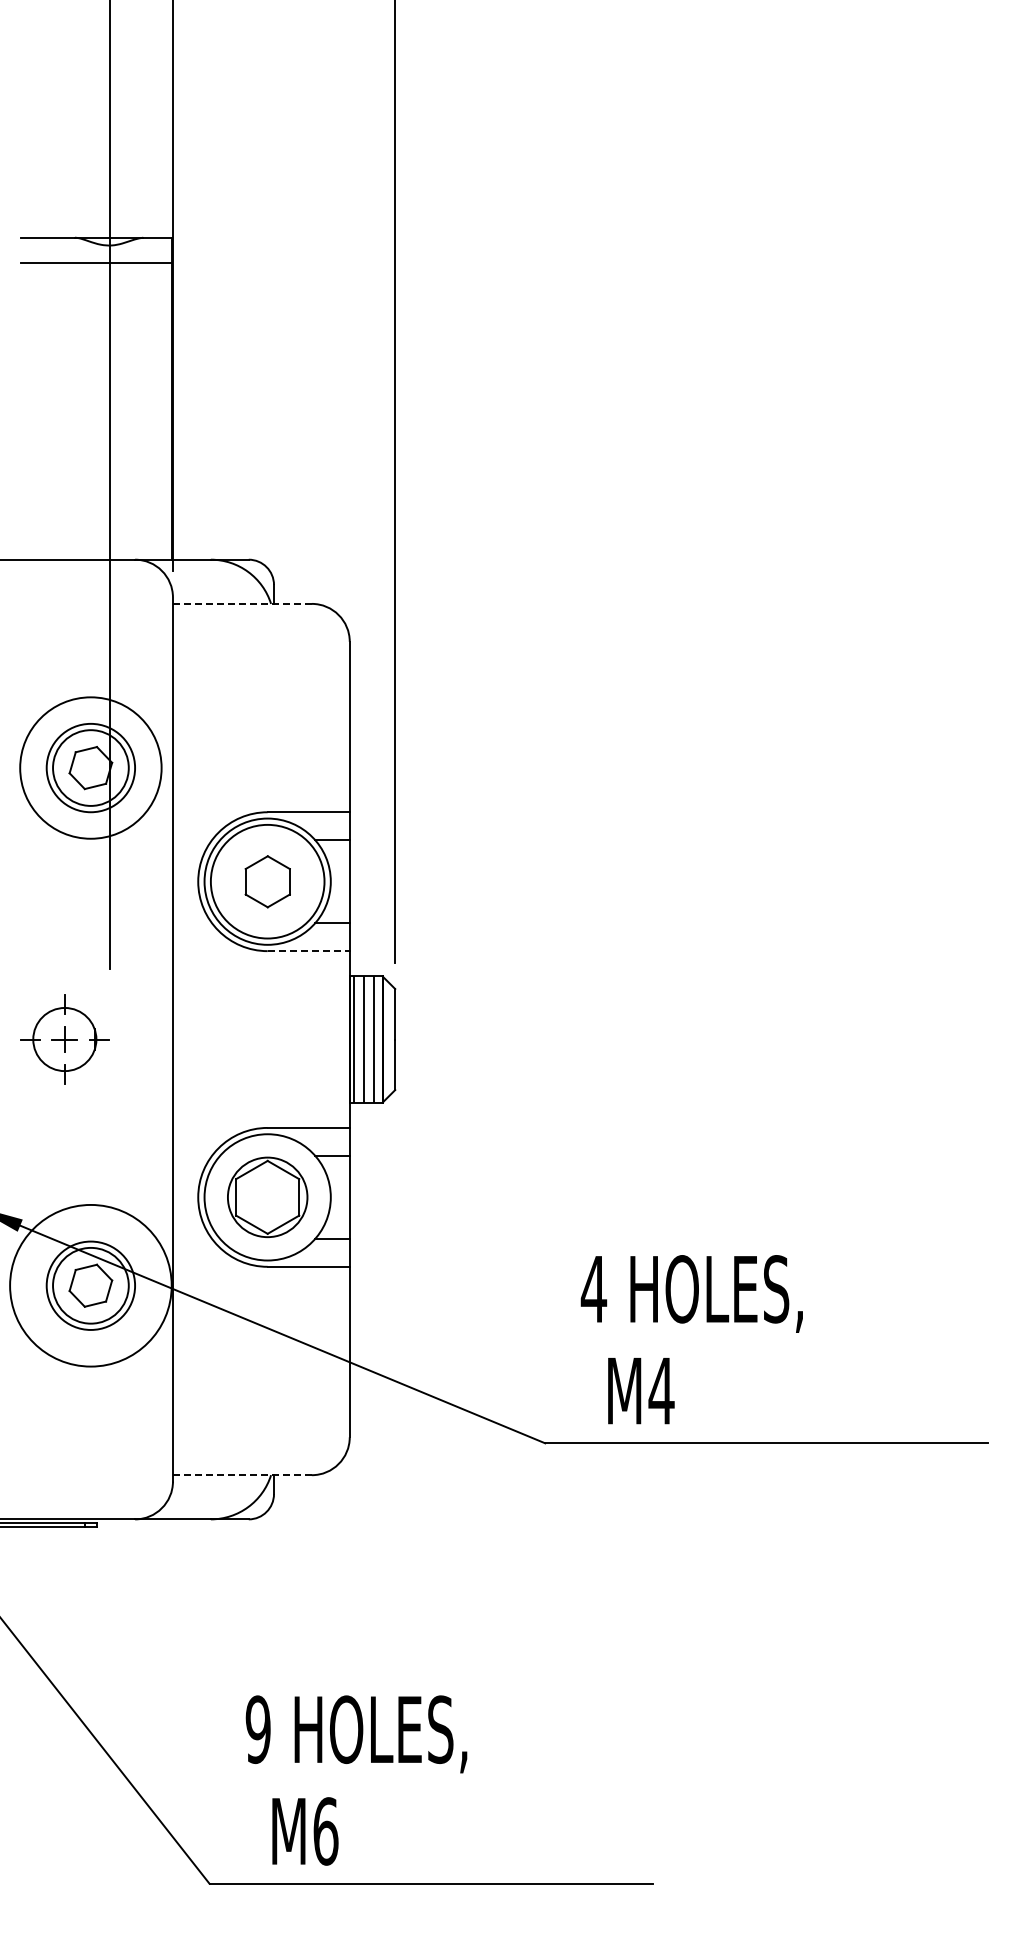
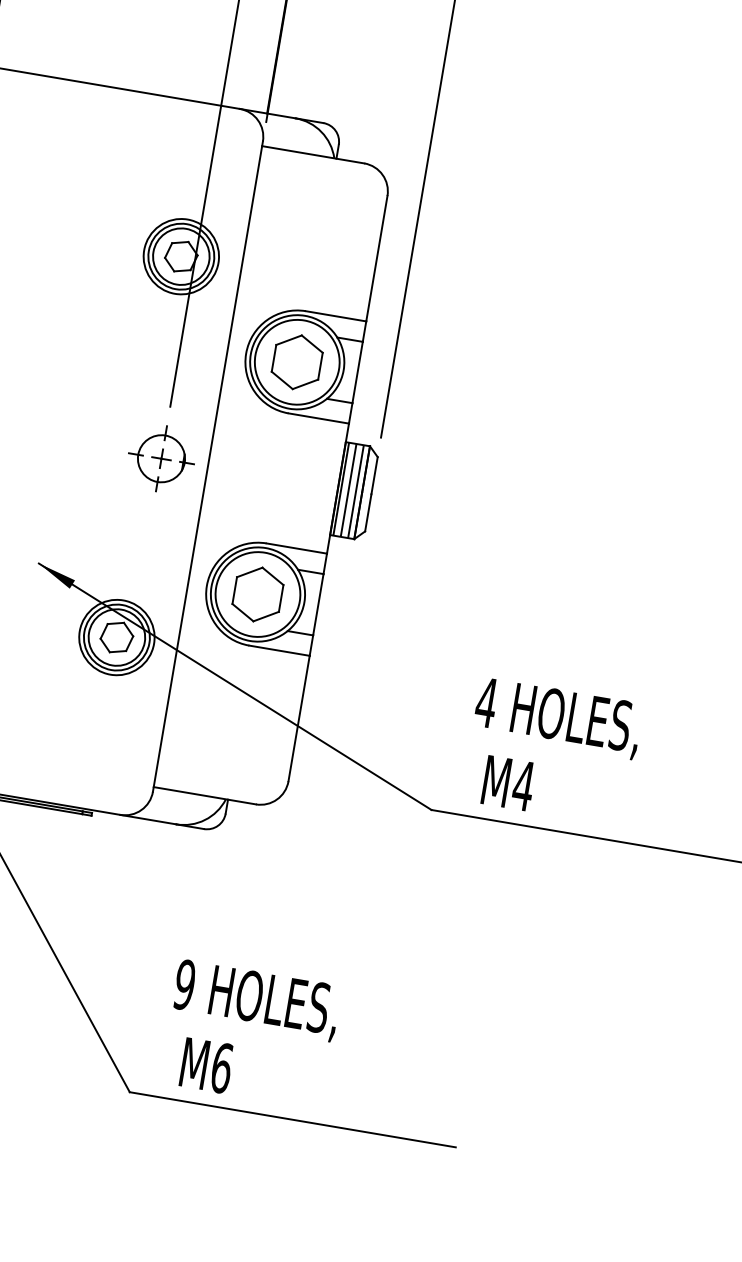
line: (242, 603) -> (313, 154), dashed -> solid
circle: (90, 767) -> (181, 256), size x0.71
part: (267, 881) -> (297, 362), size x1.43
line: (309, 951) -> (319, 418), dashed -> solid
part: (64, 1039) -> (161, 458), moved
circle: (267, 1197) -> (257, 594), size x1.43
circle: (90, 1285) -> (116, 637), size x0.62
line: (242, 1475) -> (204, 795), dashed -> solid

